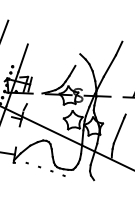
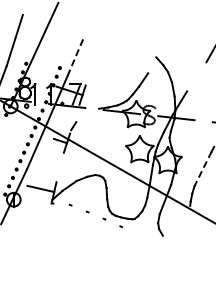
line: (23, 58) -> (75, 57), solid -> dashed
line: (109, 65) -> (196, 76), removed
line: (118, 131) -> (202, 169), solid -> dashed

